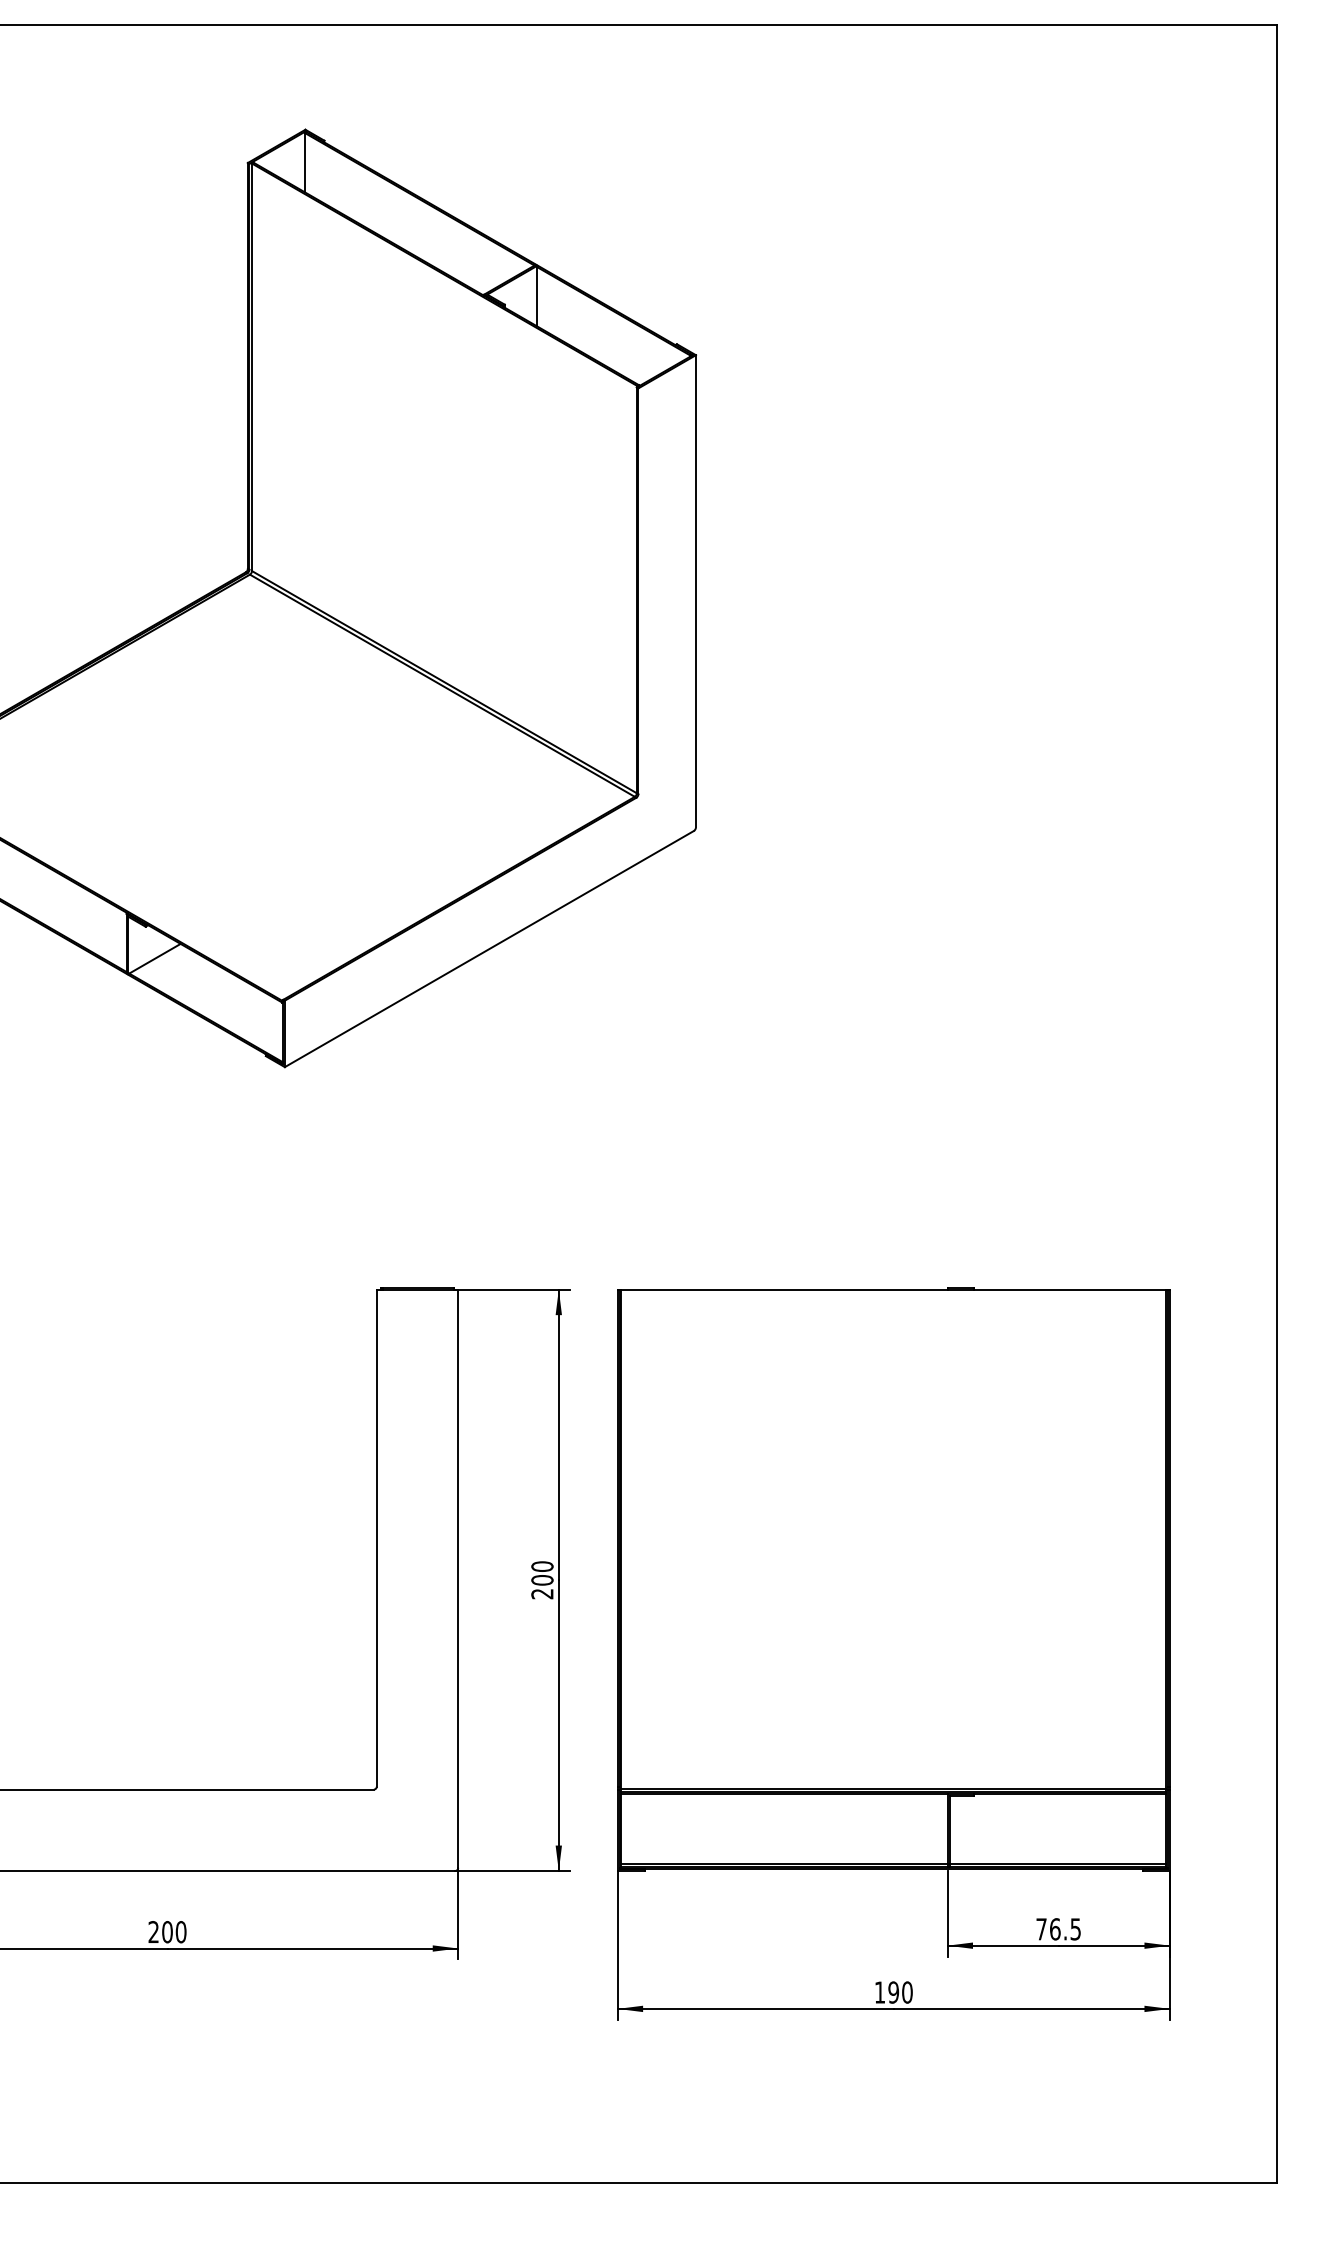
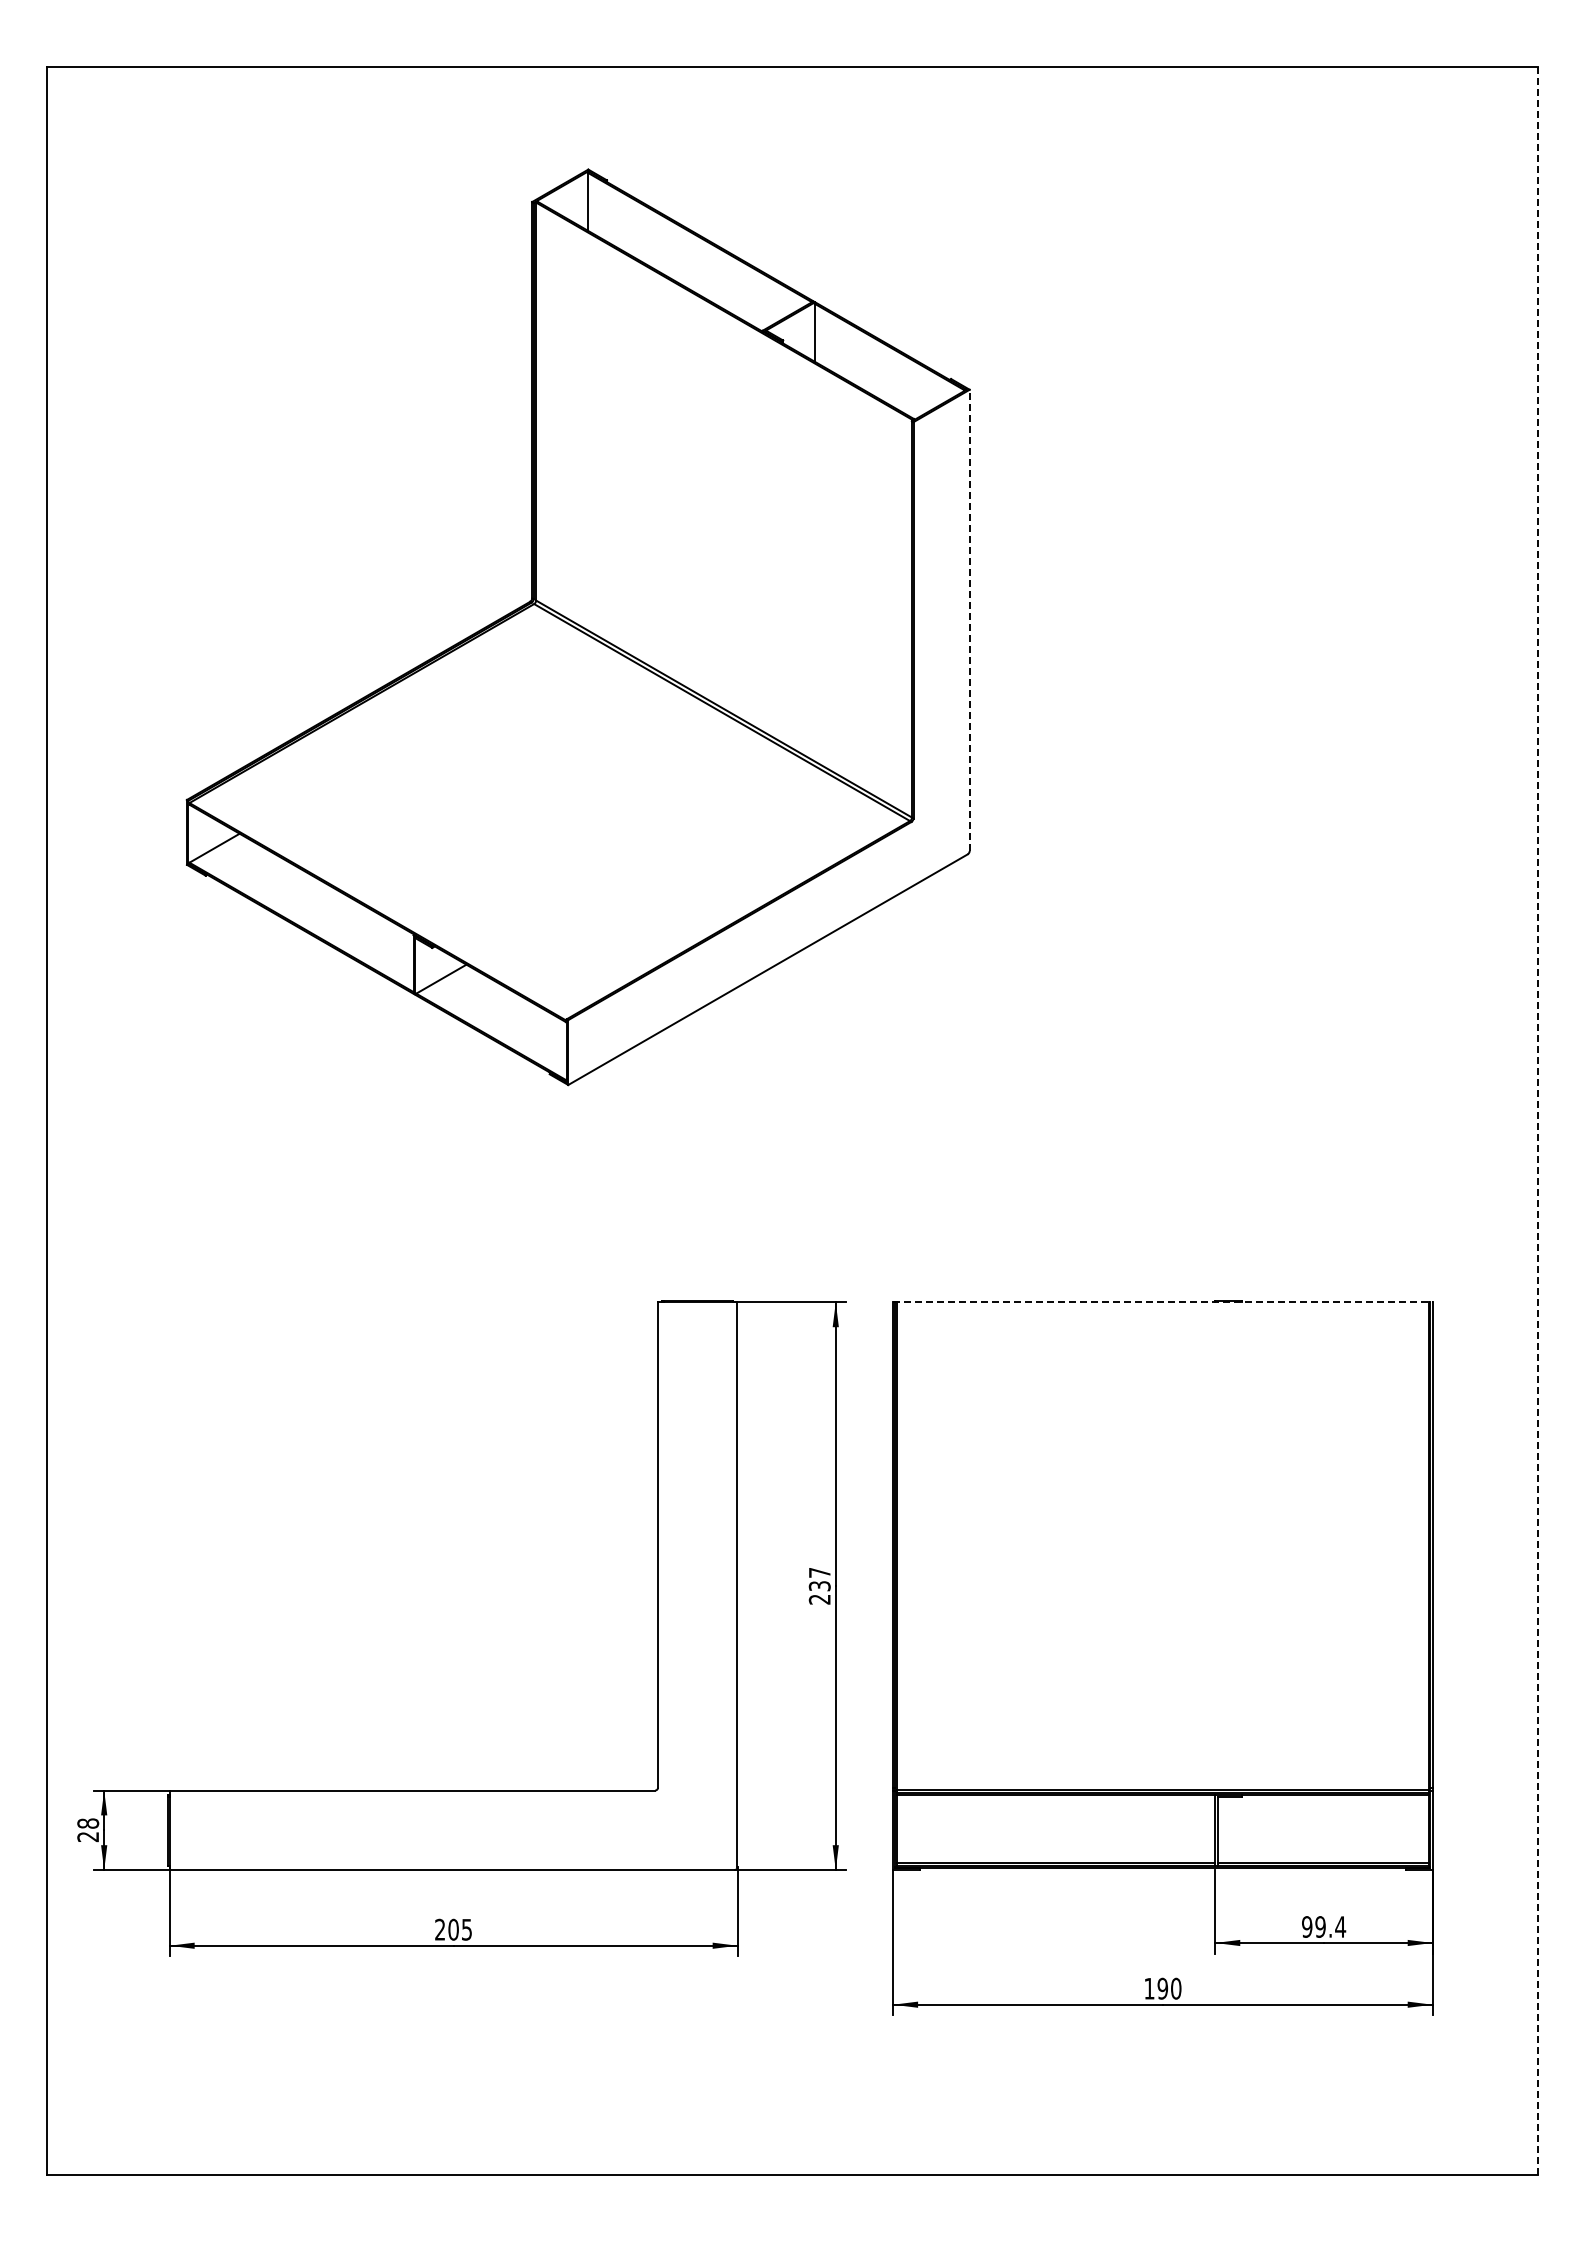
line: (695, 591) -> (969, 620), solid -> dashed
line: (1277, 1104) -> (1537, 1121), solid -> dashed
line: (893, 1289) -> (1162, 1302), solid -> dashed
text: (542, 1573) -> (819, 1579), 200 -> 237
text: (1059, 1928) -> (1324, 1926), 76.5 -> 99.4
text: (180, 1931) -> (466, 1929), 200 -> 205

